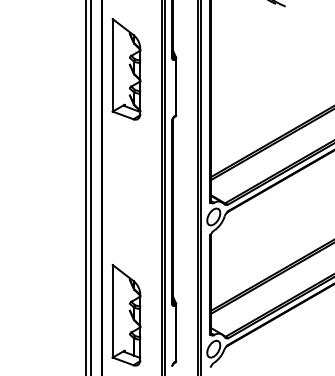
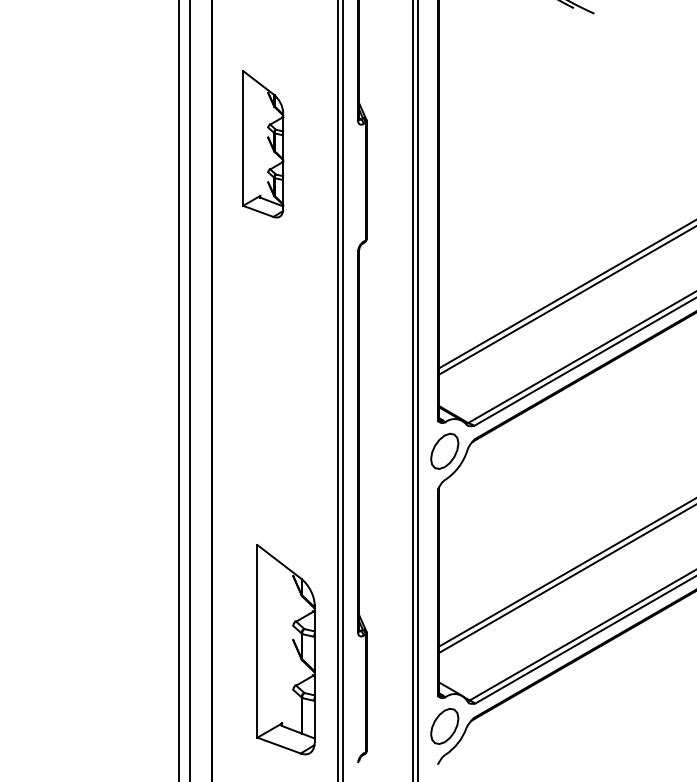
part: (126, 69) -> (263, 144), size x0.7
part: (126, 315) -> (286, 650), moved

